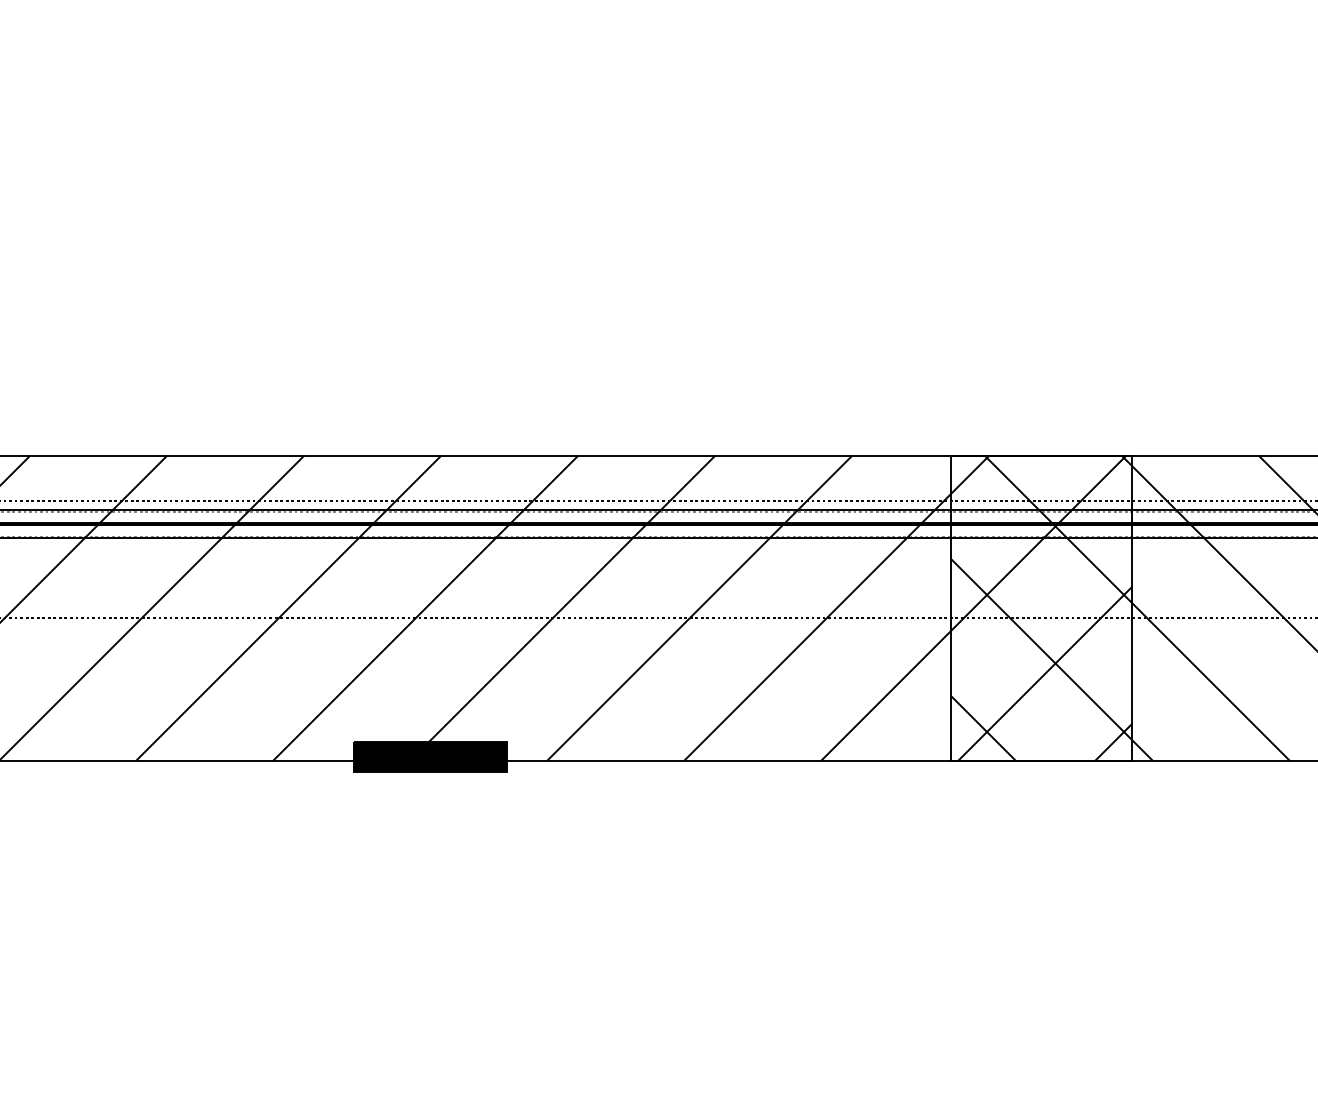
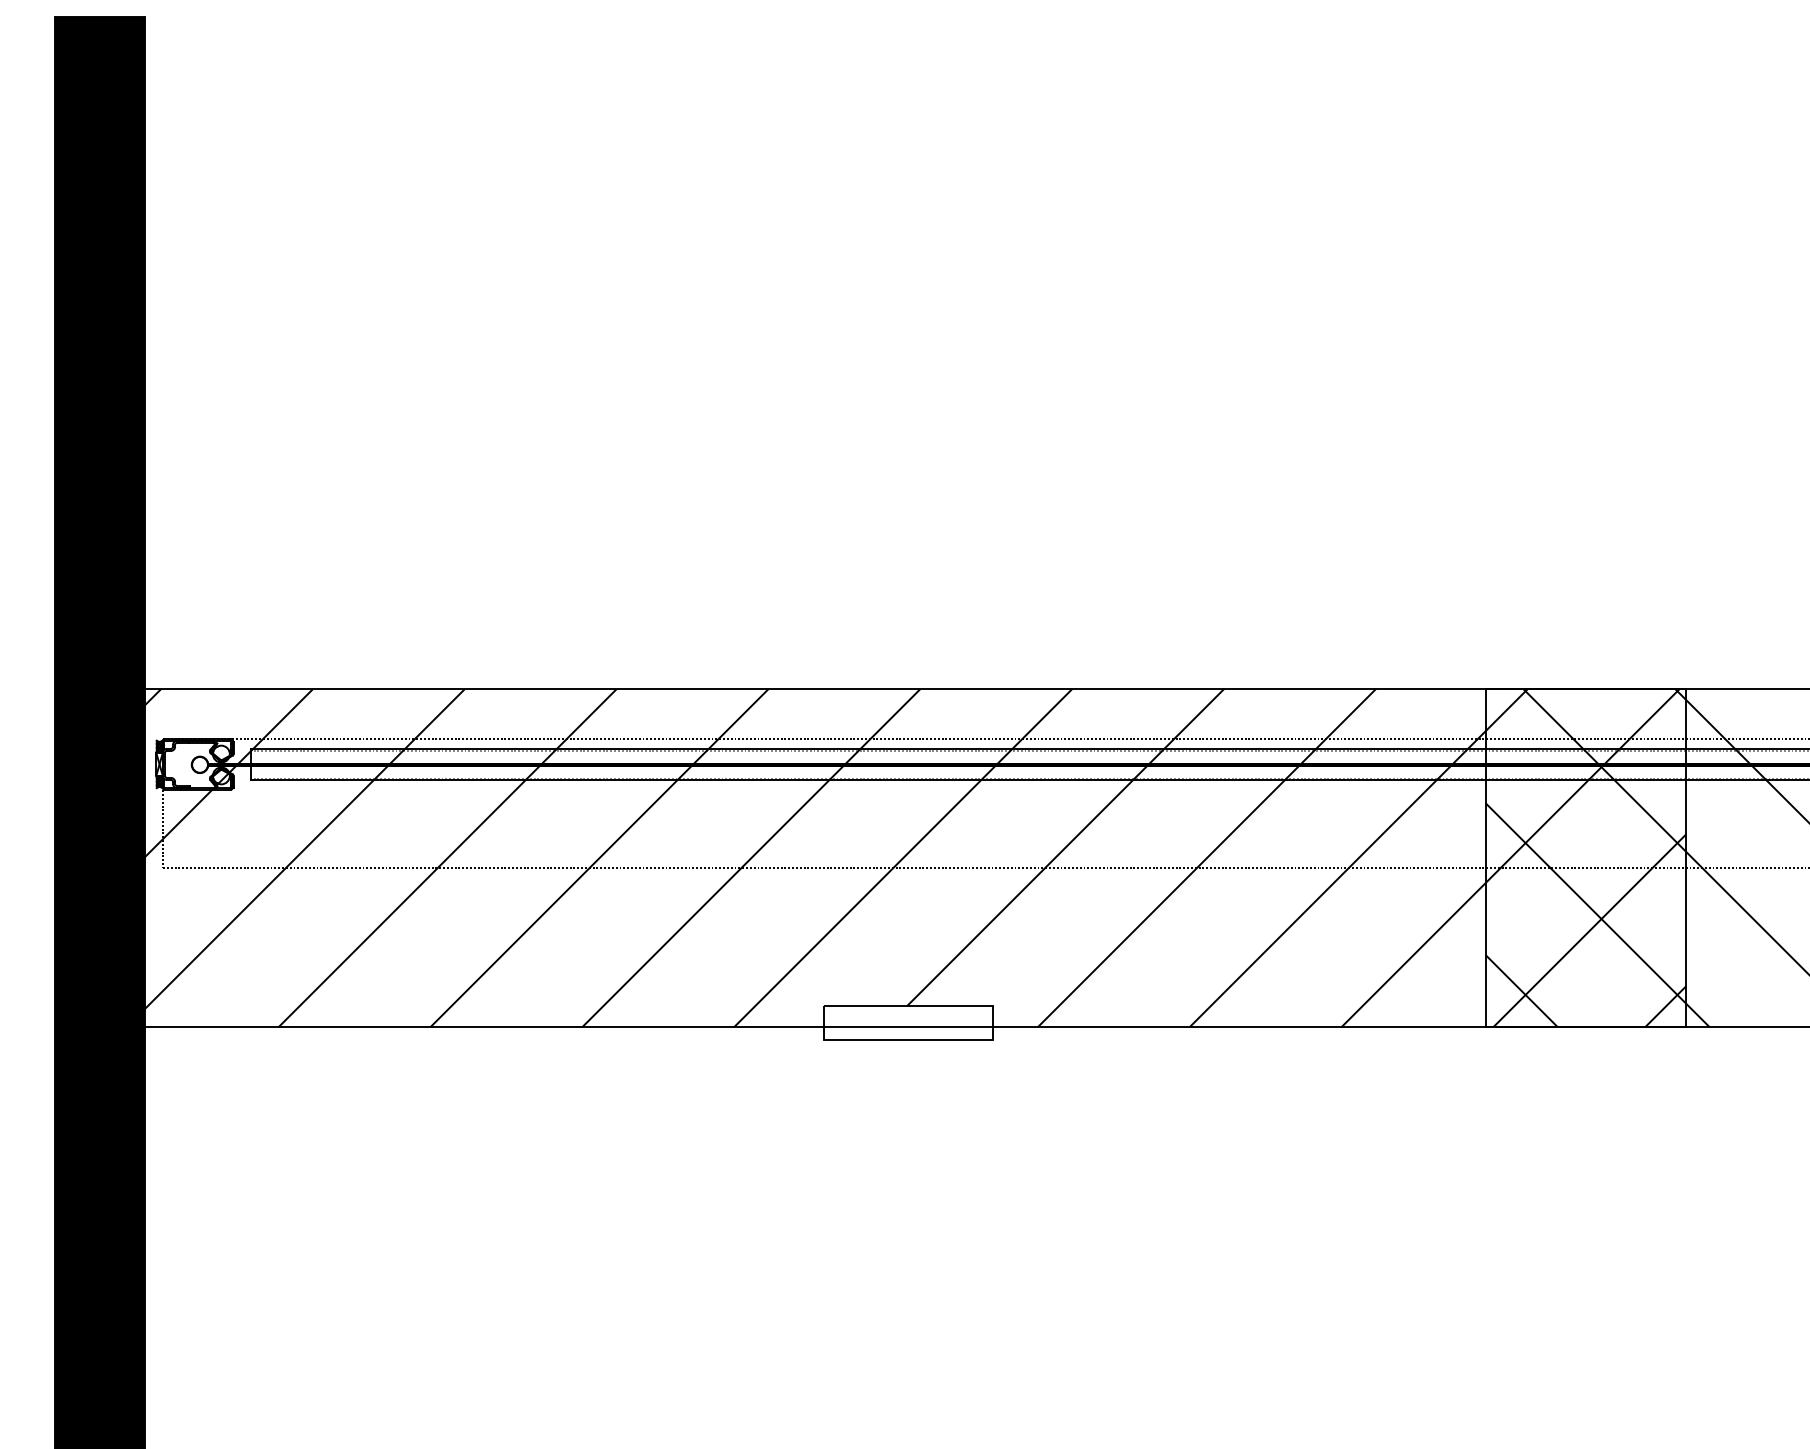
fill: (430, 756) -> (908, 1022), removed

